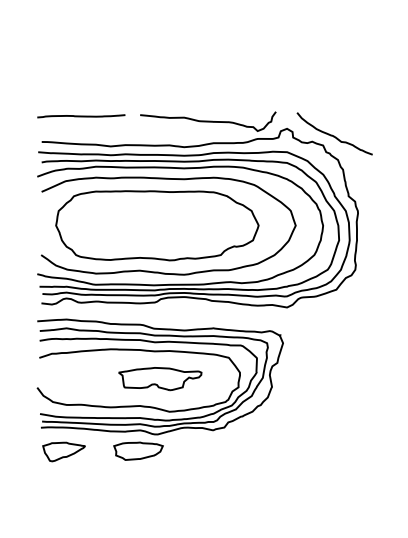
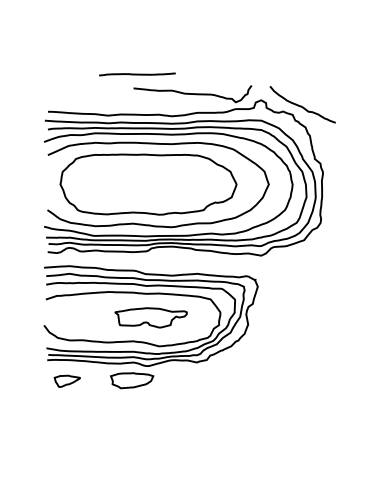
line: (81, 116) -> (137, 74), moved
part: (64, 452) -> (67, 381), size x0.7

